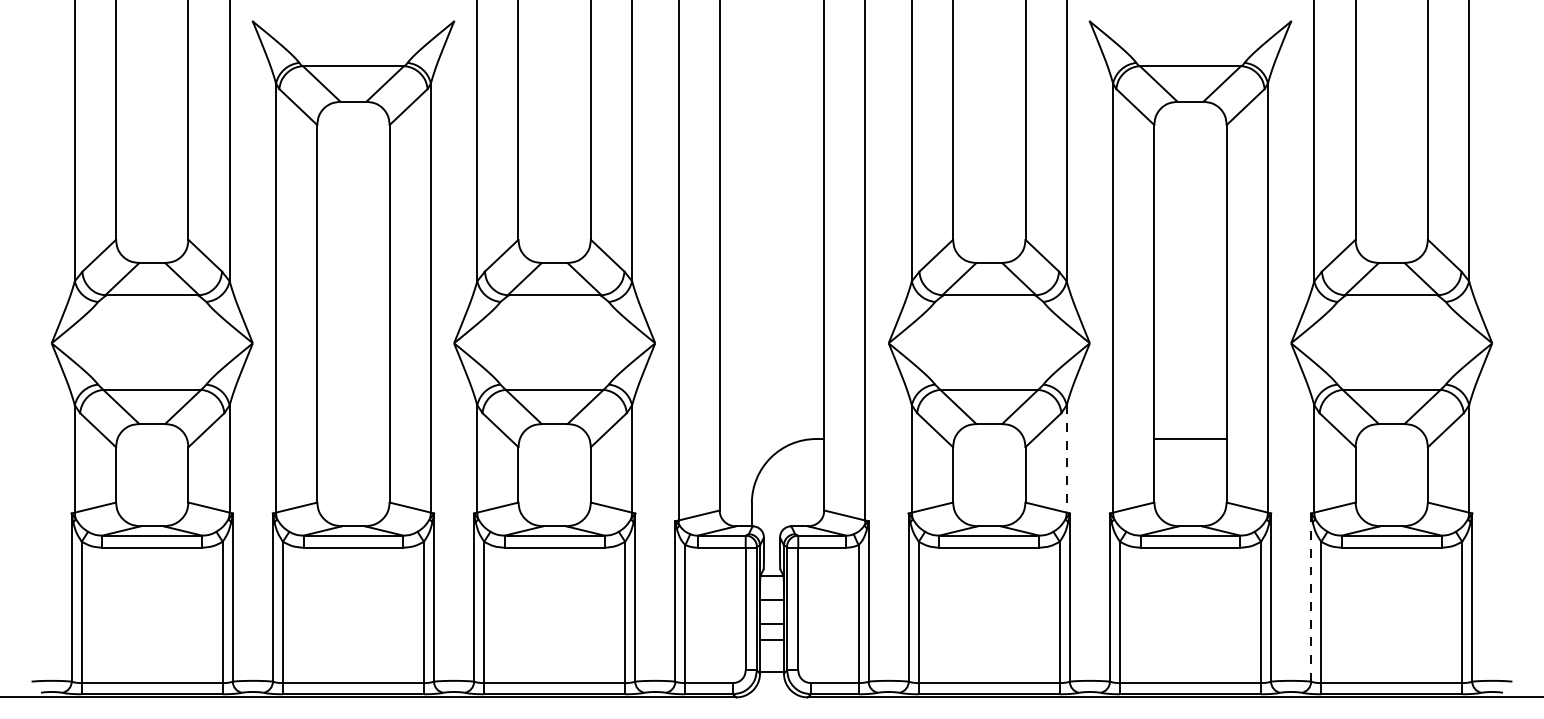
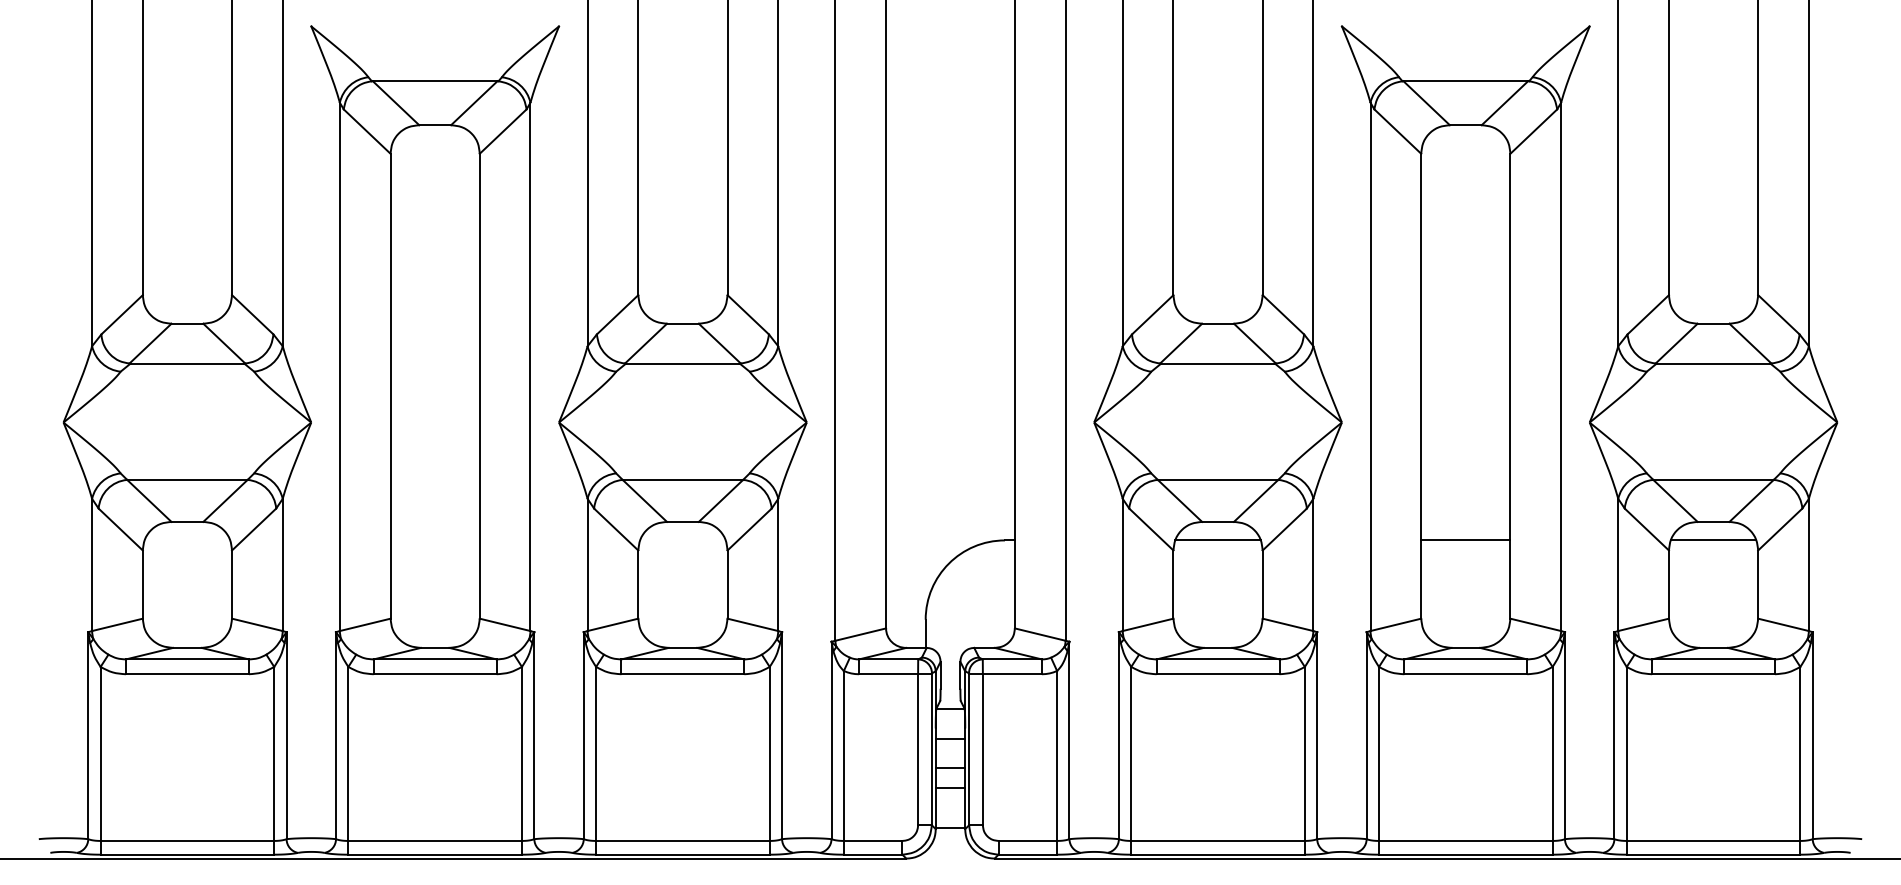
line: (989, 439) -> (1218, 541), added
line: (1391, 439) -> (1713, 541), added
line: (1066, 458) -> (1313, 564), dashed -> solid
line: (1311, 597) -> (1614, 735), dashed -> solid

